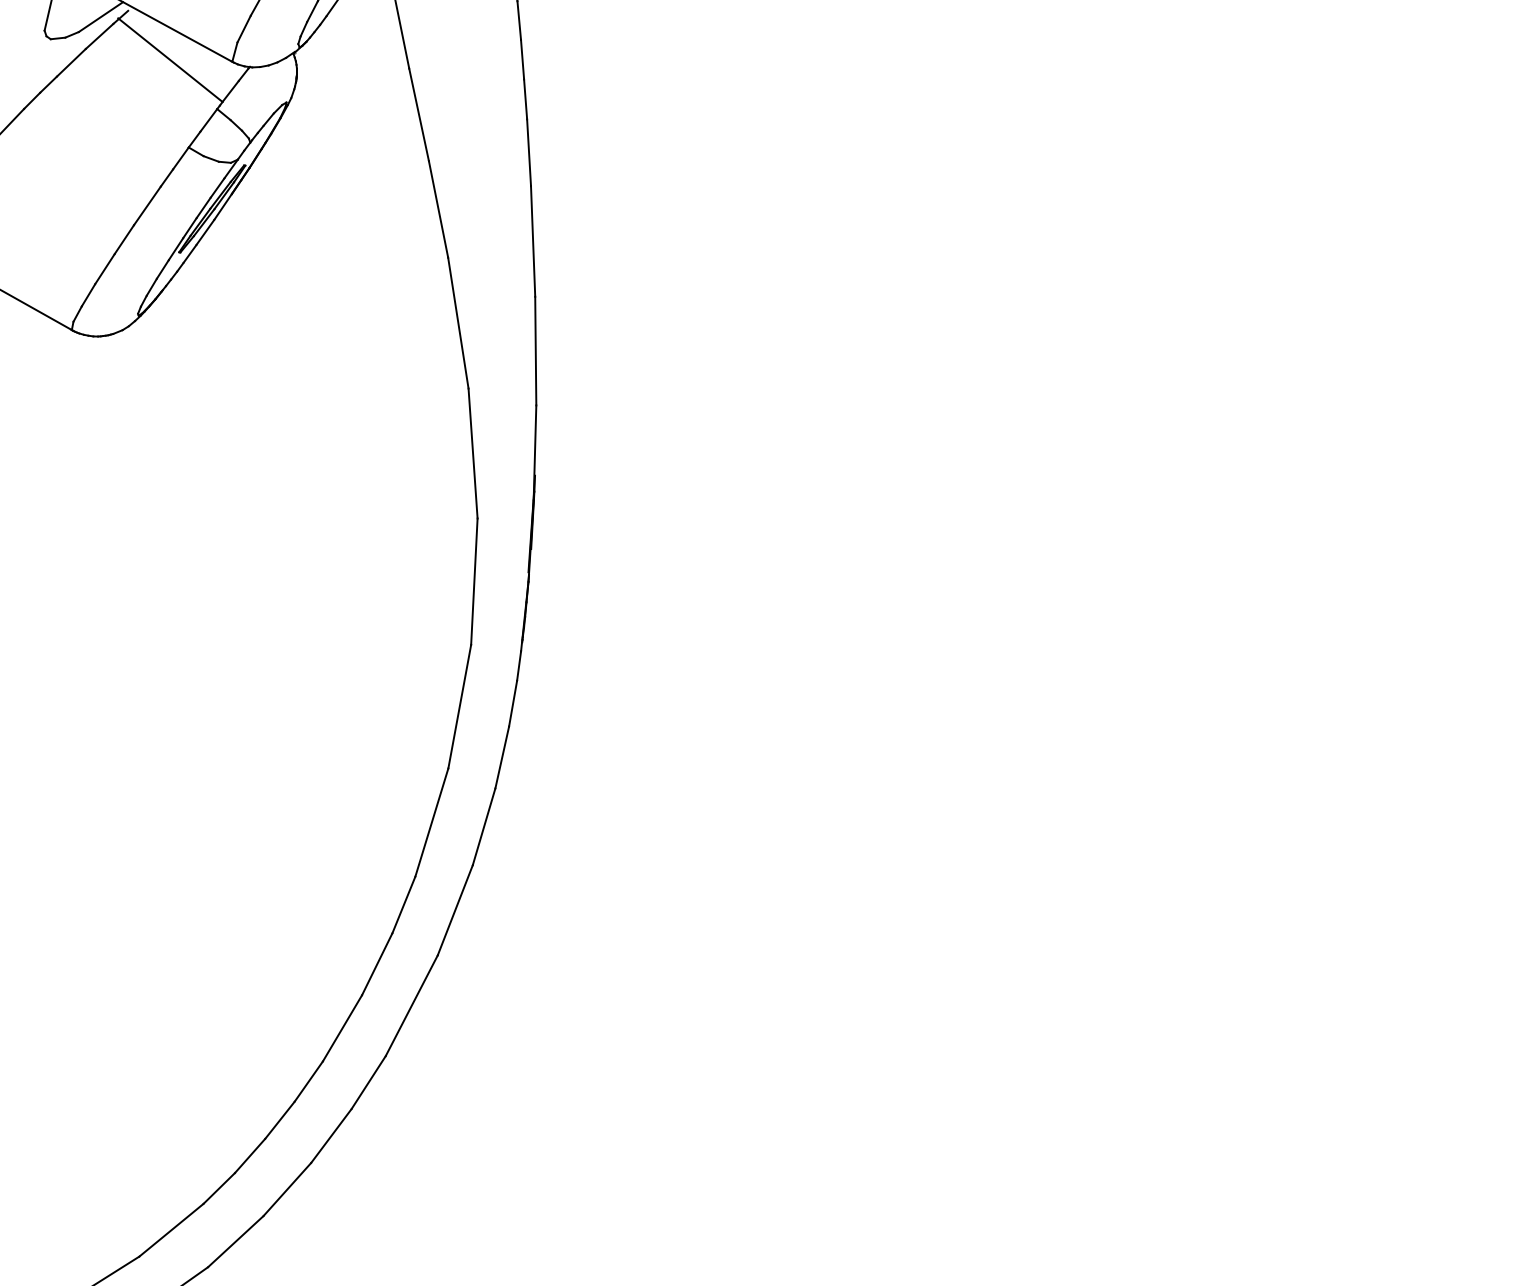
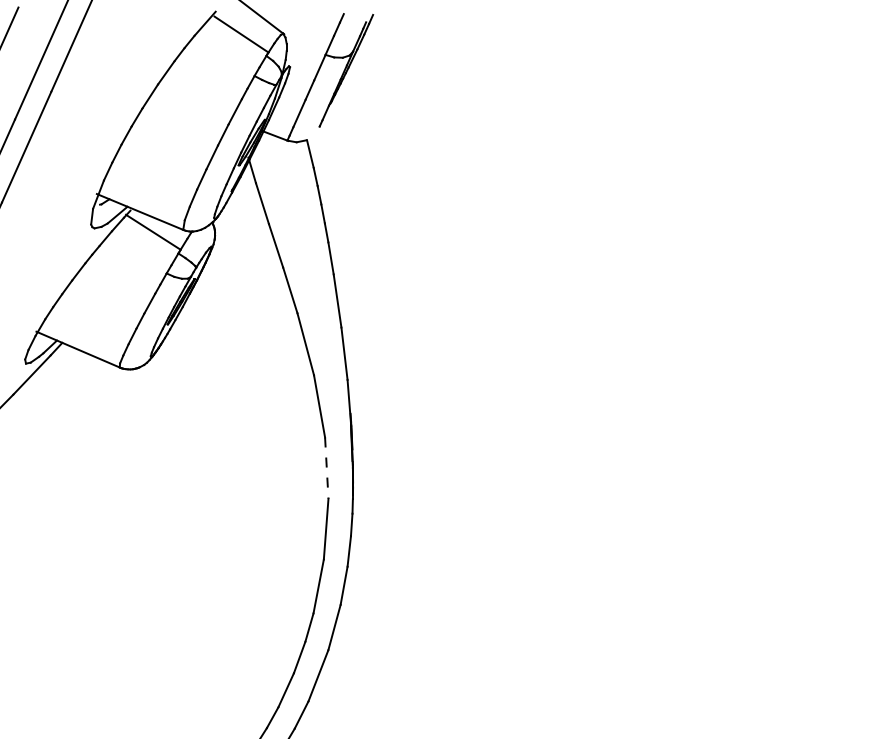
line: (473, 582) -> (326, 468), solid -> dashed

